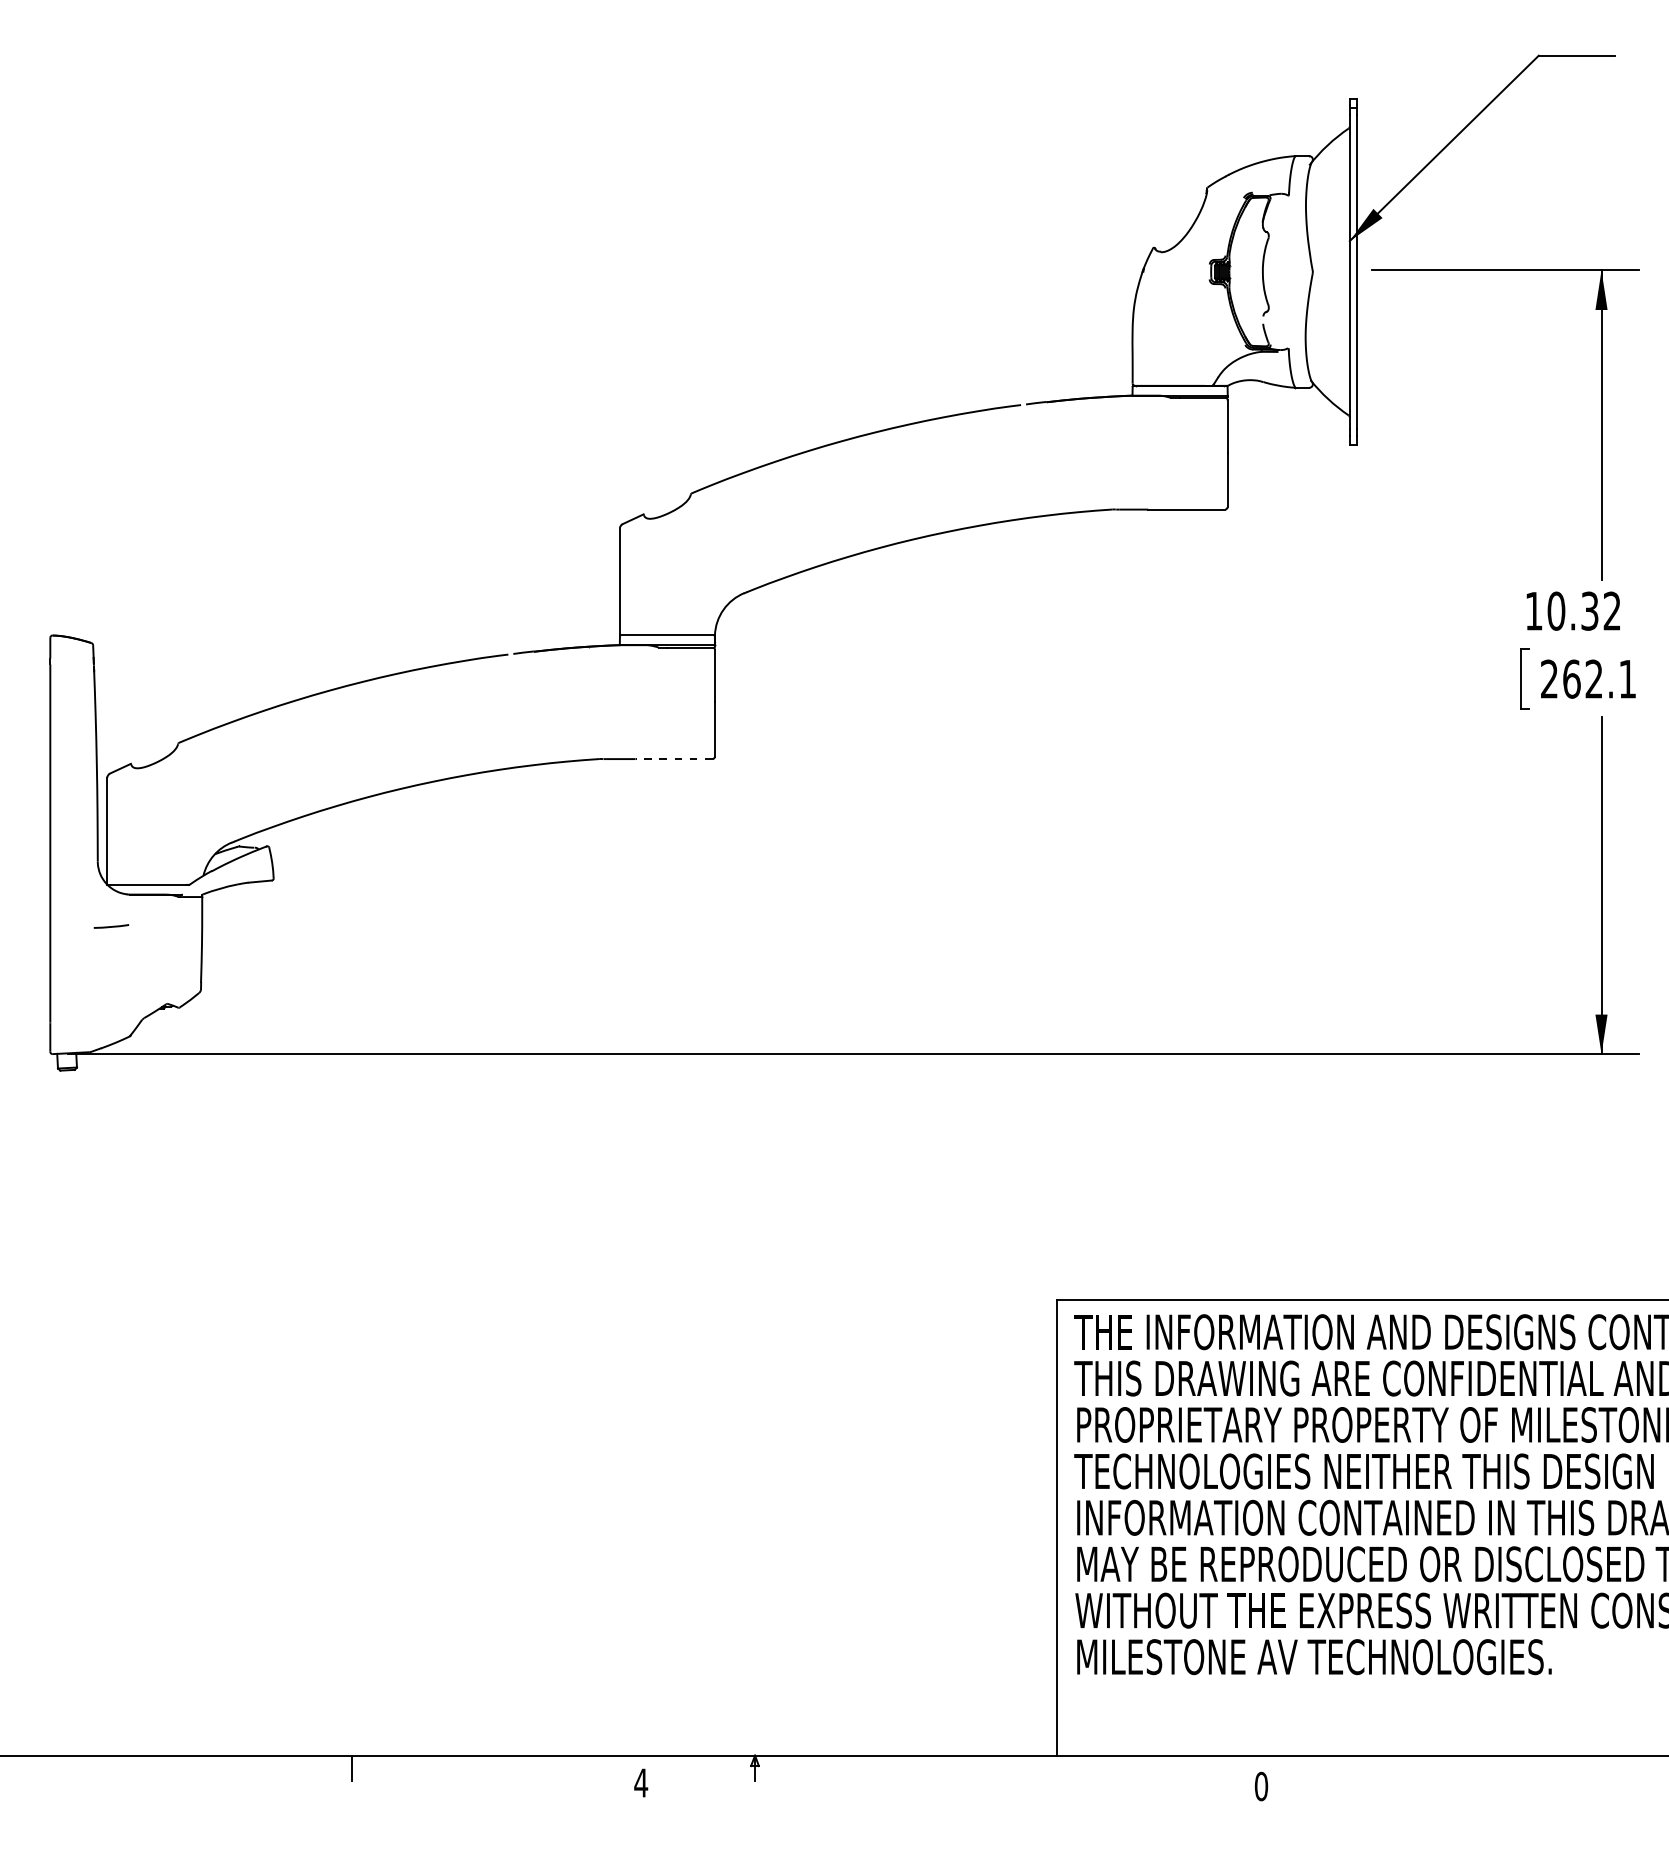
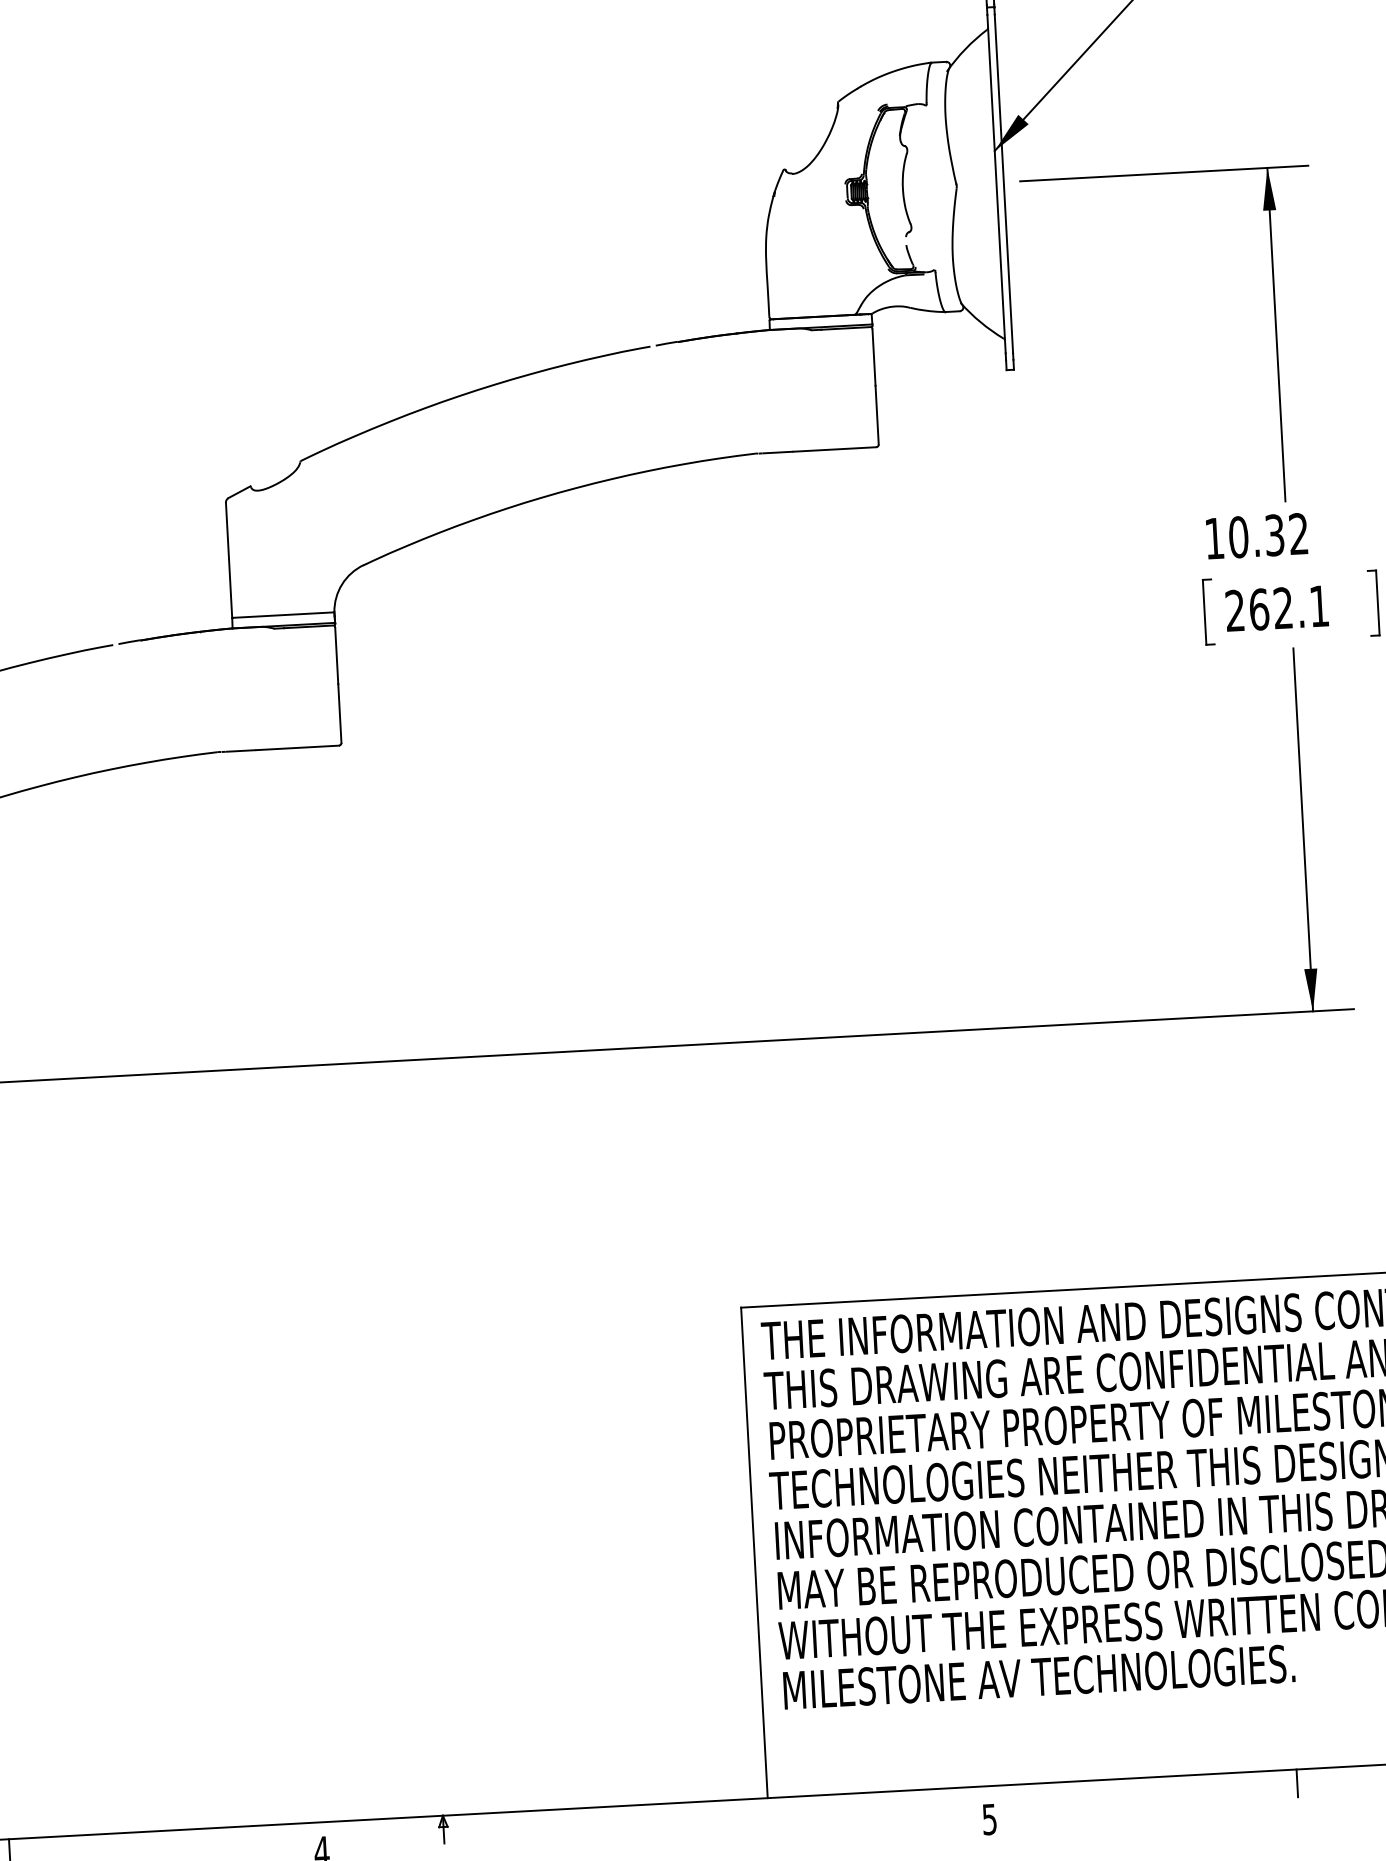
line: (673, 759) -> (297, 748), dashed -> solid
line: (1548, 1768) -> (1297, 1783), added
text: (1261, 1786) -> (989, 1819), 0 -> 5

